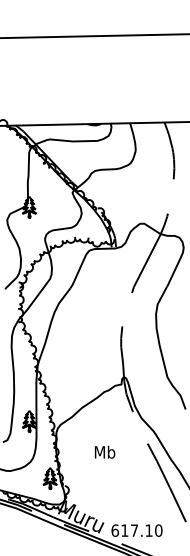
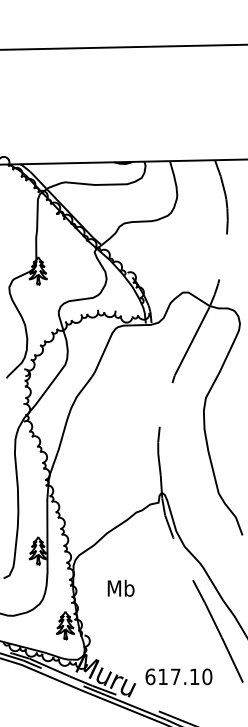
text: (104, 451) -> (120, 587), moved
text: (136, 530) -> (178, 676), moved

